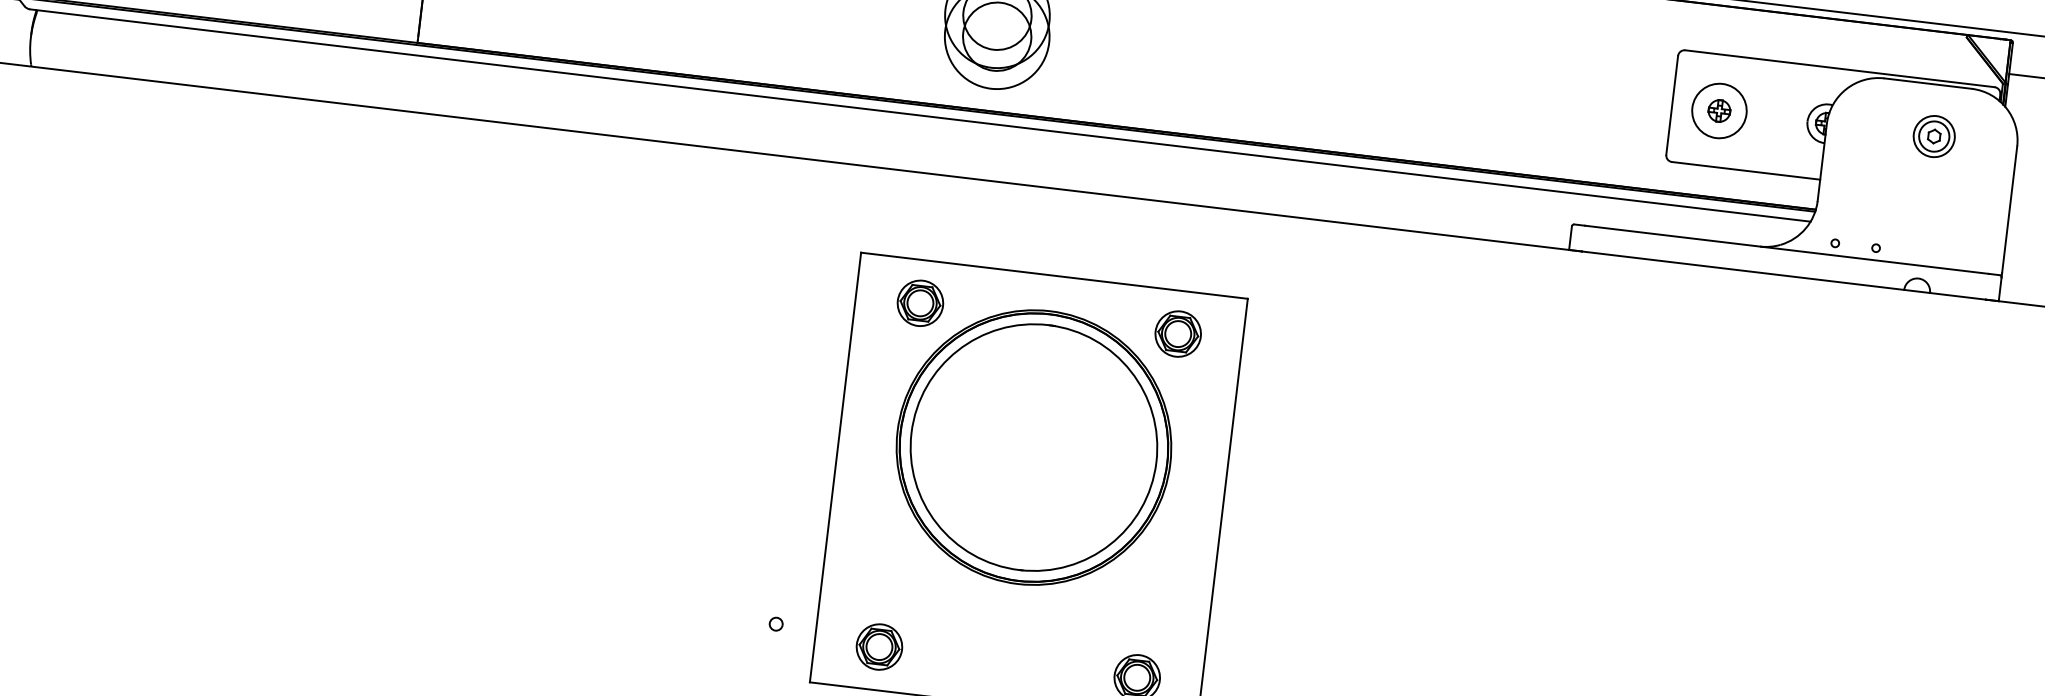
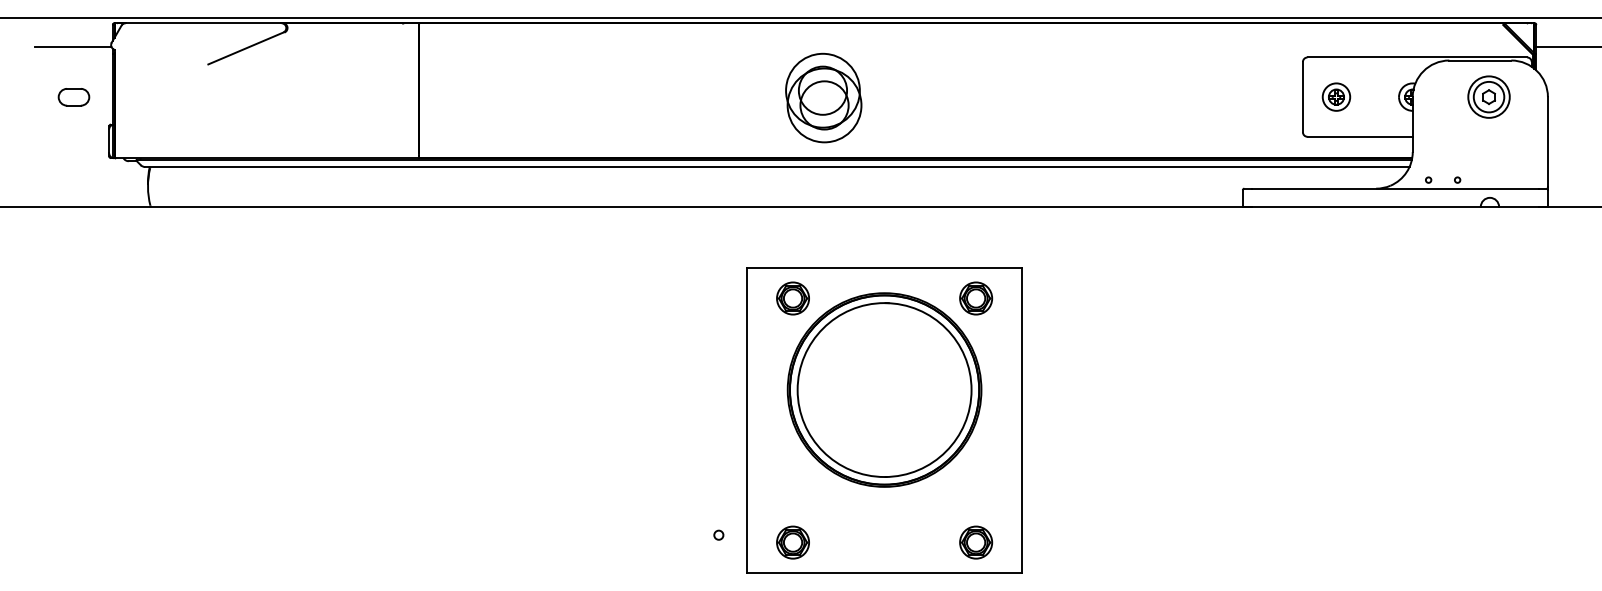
circle: (1719, 110) -> (1336, 96), size x0.71
part: (1933, 135) -> (1488, 96), size x1.43

